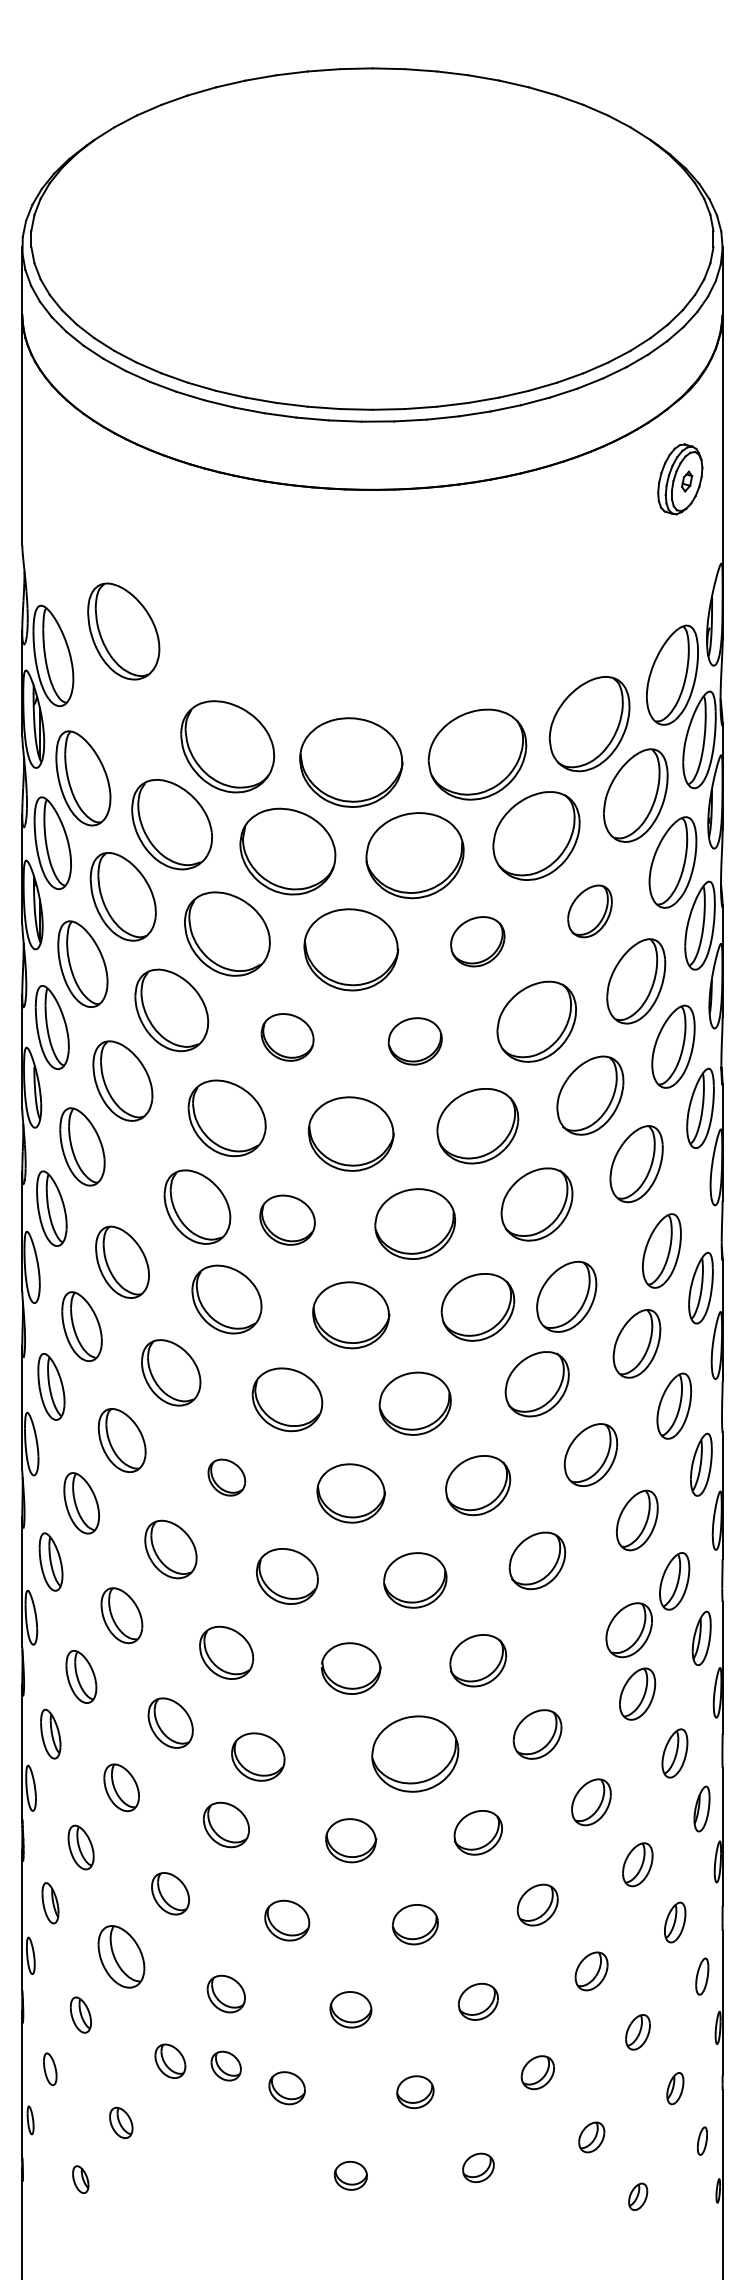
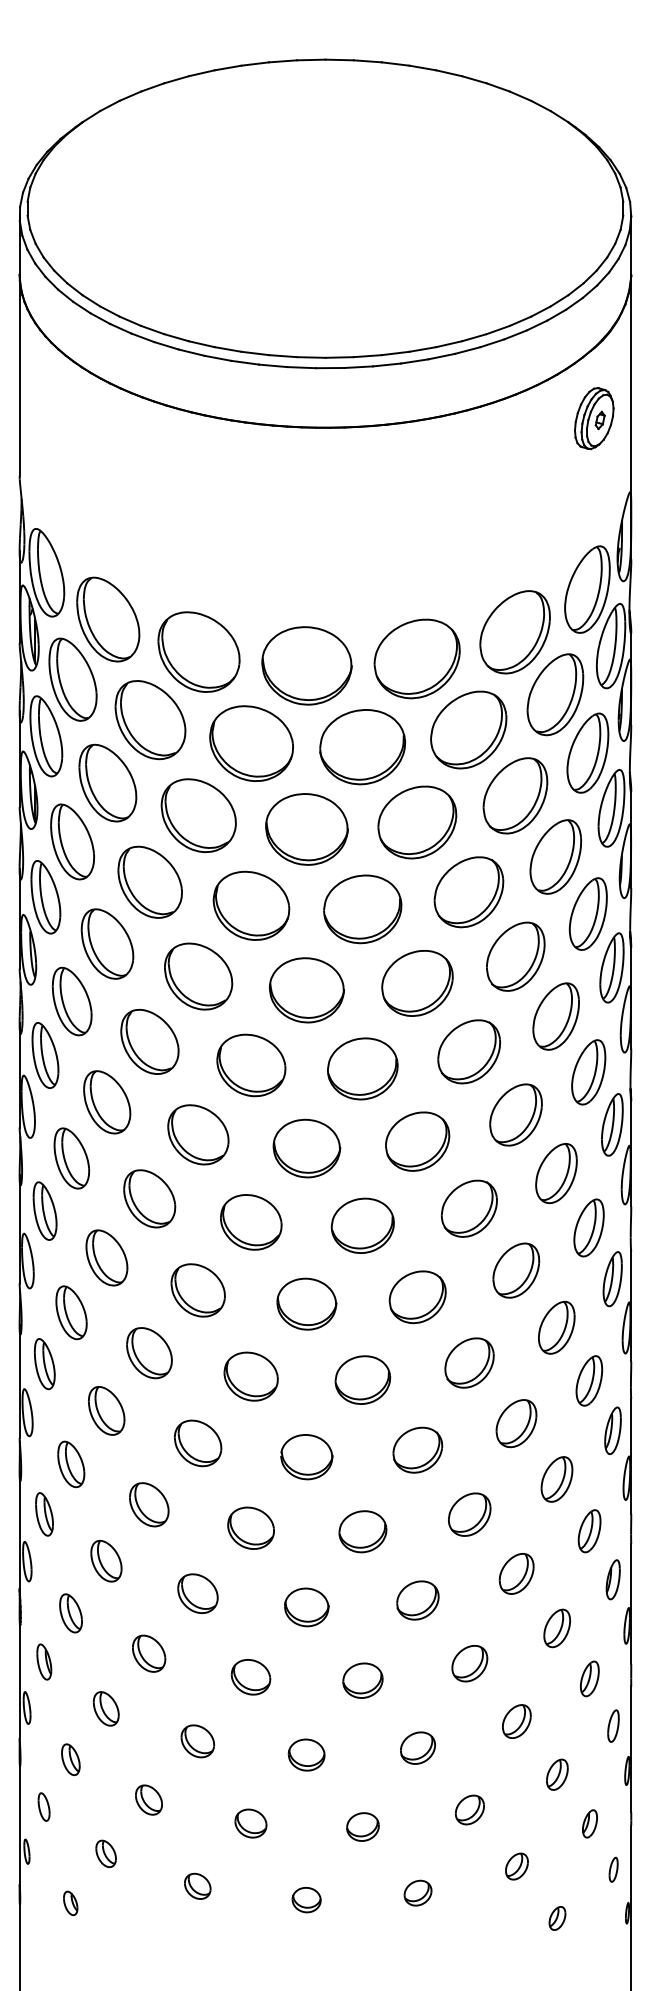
part: (123, 631) -> (108, 619), moved
part: (589, 911) -> (515, 795), size x1.67
part: (477, 941) -> (417, 822), size x1.67
part: (287, 1037) -> (251, 905), size x1.67
part: (415, 1041) -> (363, 909), size x1.67
part: (197, 1206) -> (149, 1041), moved
part: (287, 1220) -> (251, 1065), size x1.43
part: (661, 1250) -> (588, 1071), moved
part: (566, 1296) -> (515, 1114), moved
part: (226, 1477) -> (197, 1290), size x1.67
part: (628, 1630) -> (515, 1423), moved
part: (415, 1753) -> (363, 1531), size x0.62
part: (258, 1756) -> (251, 1527), moved
part: (121, 1956) -> (106, 1708), size x0.62
part: (225, 2065) -> (197, 1885), moved

